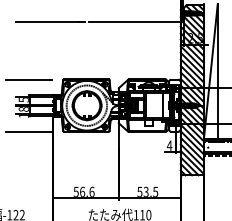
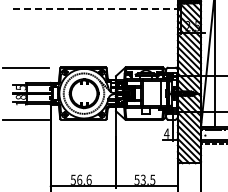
line: (47, 21) -> (44, 9), solid -> dashed
line: (134, 21) -> (131, 9), solid -> dashed

